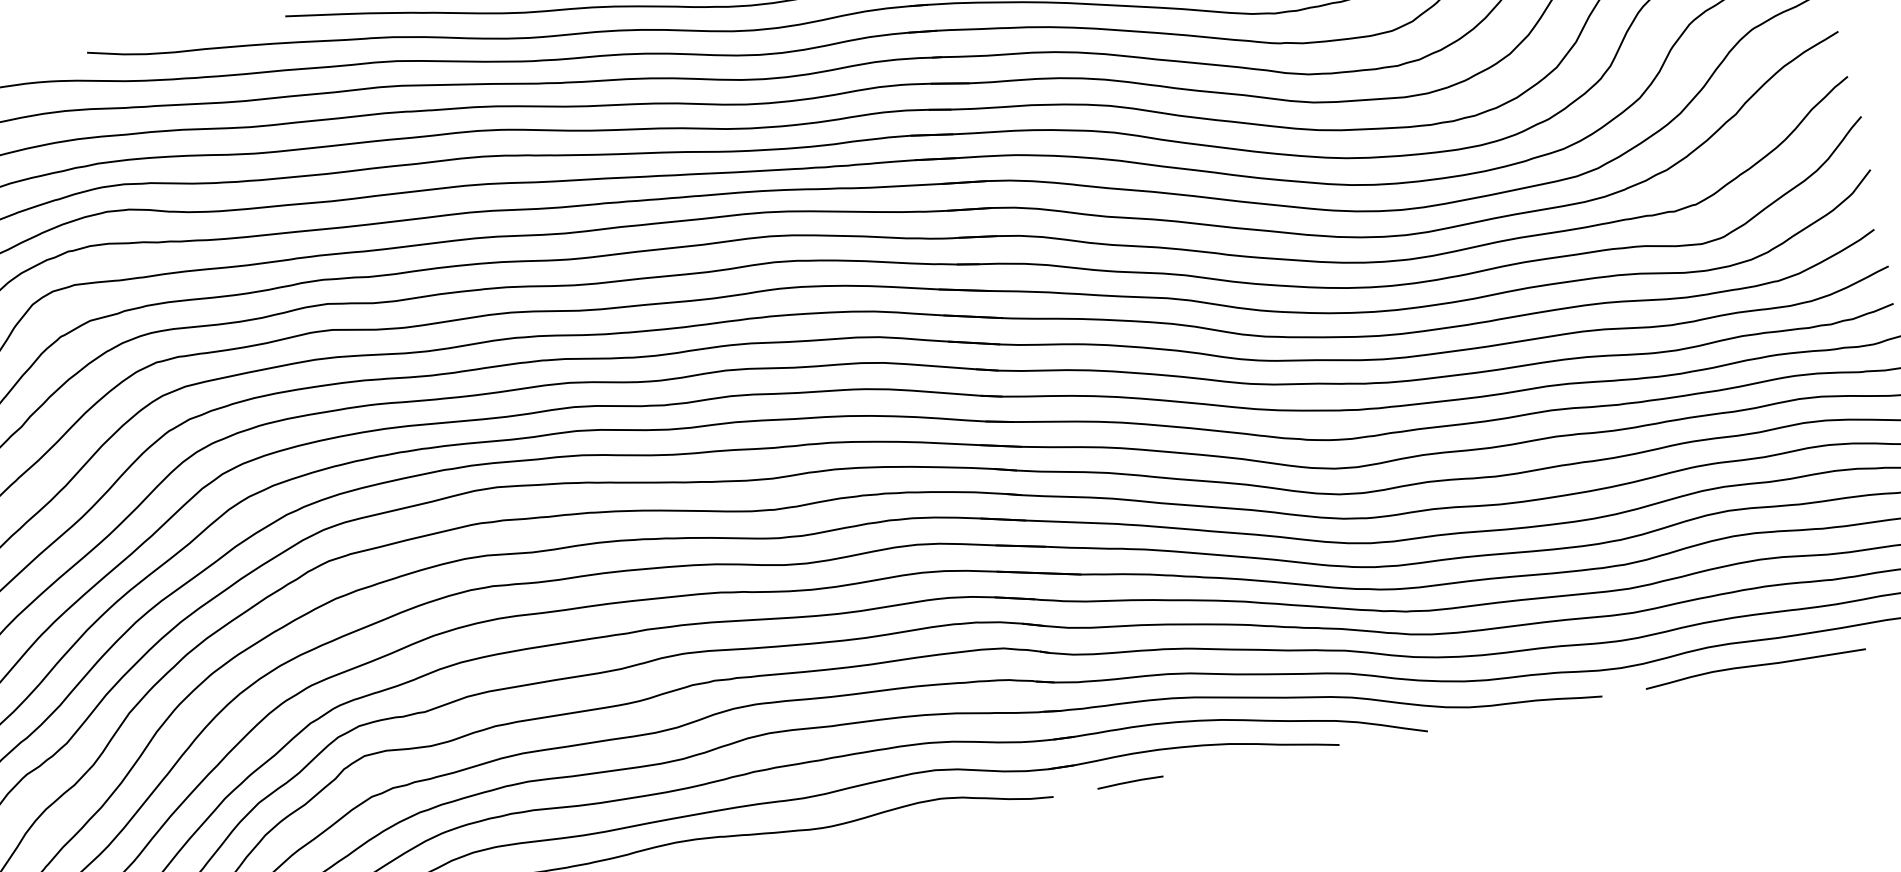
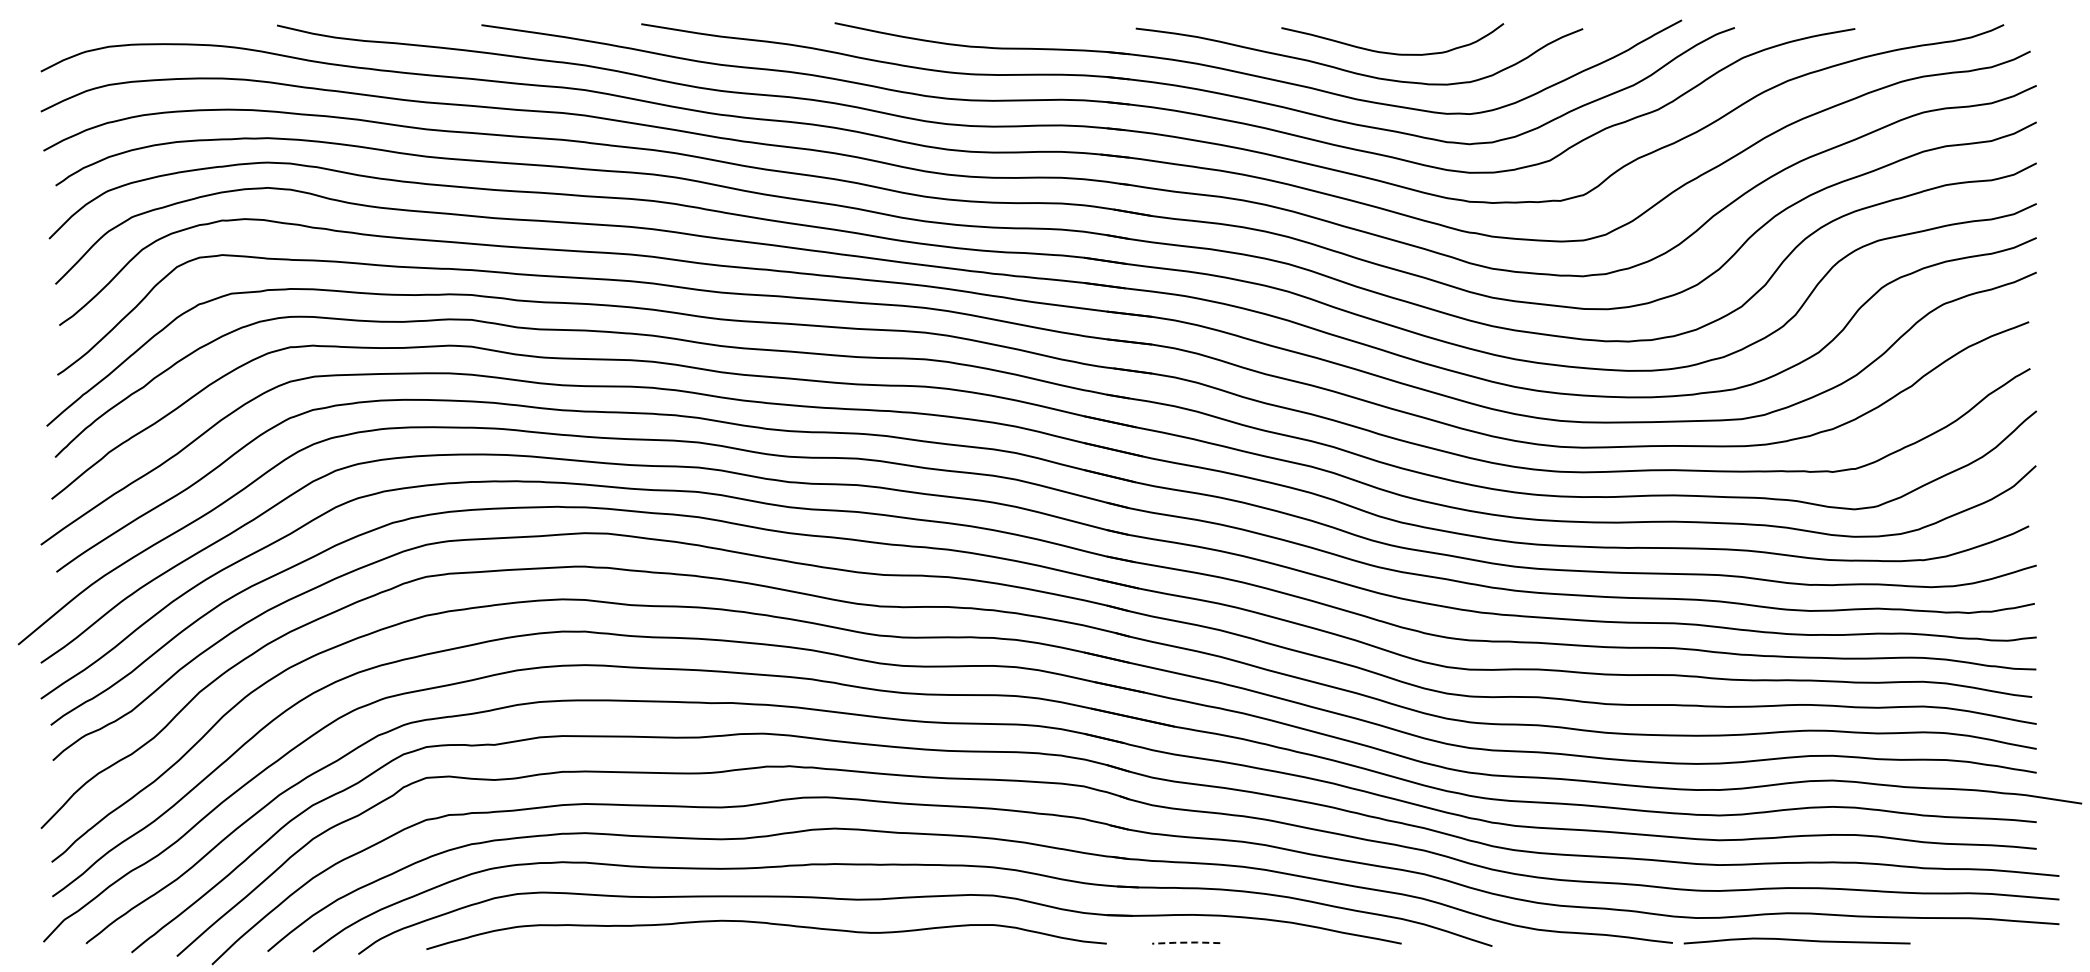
curve: (1754, 666) -> (1796, 940), moved
line: (1129, 781) -> (1185, 942), solid -> dashed

